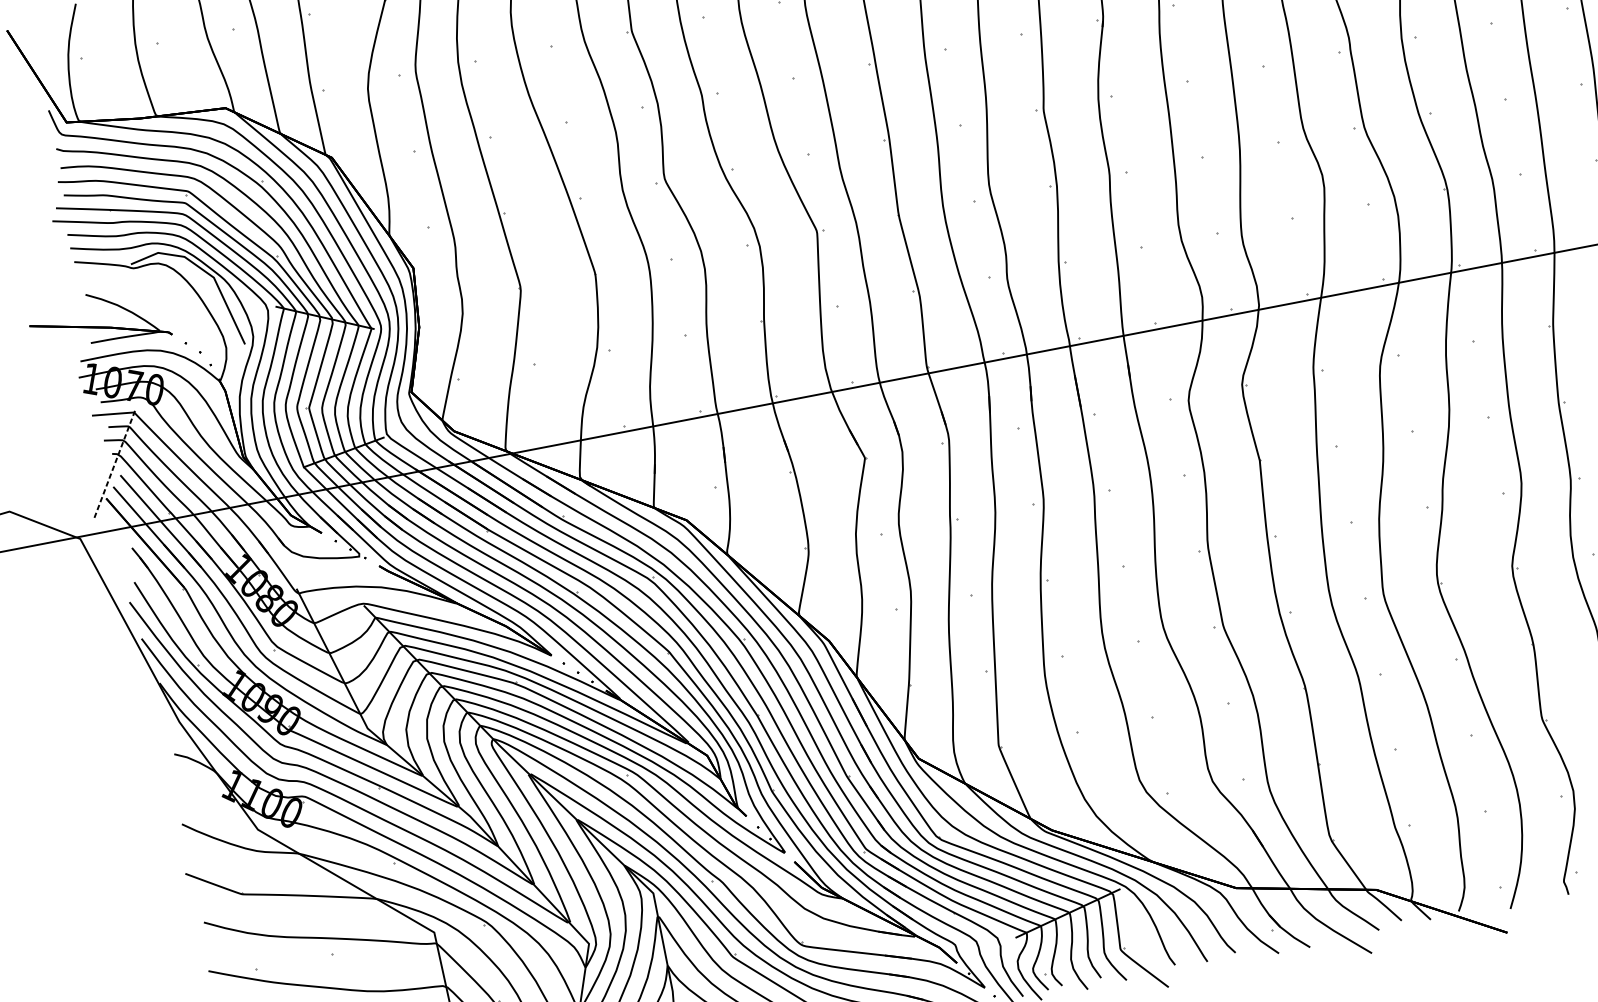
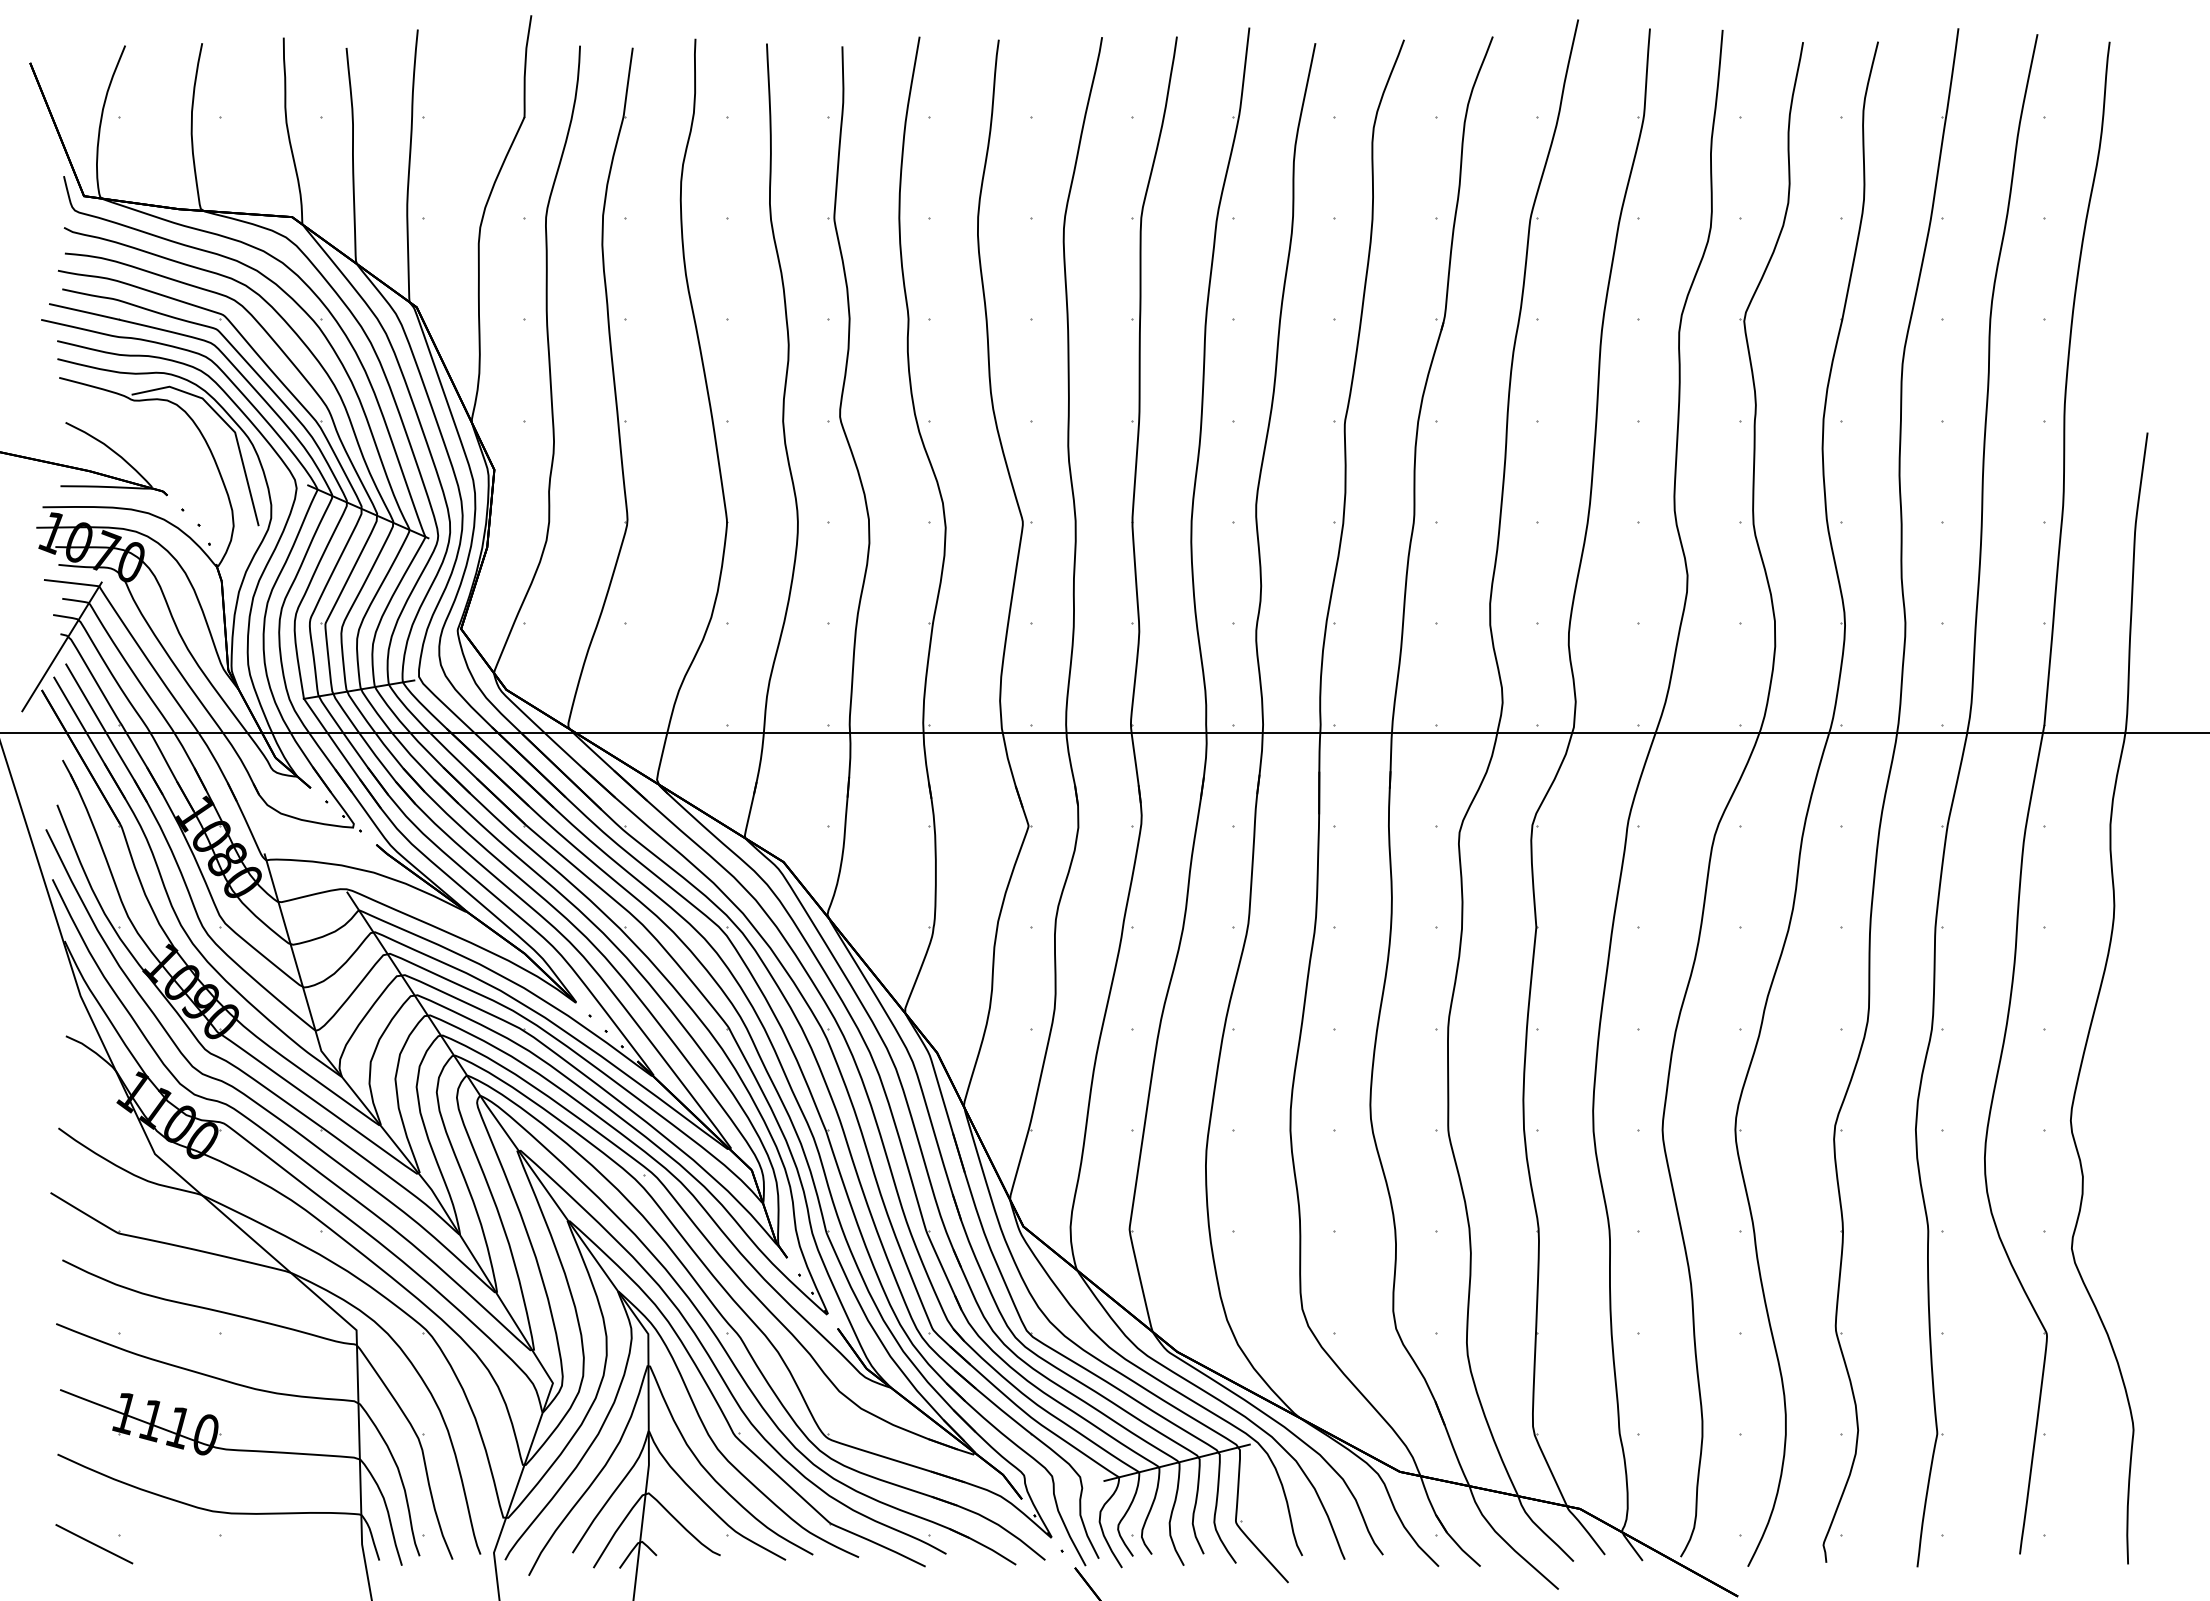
line: (115, 462) -> (62, 646), dashed -> solid

